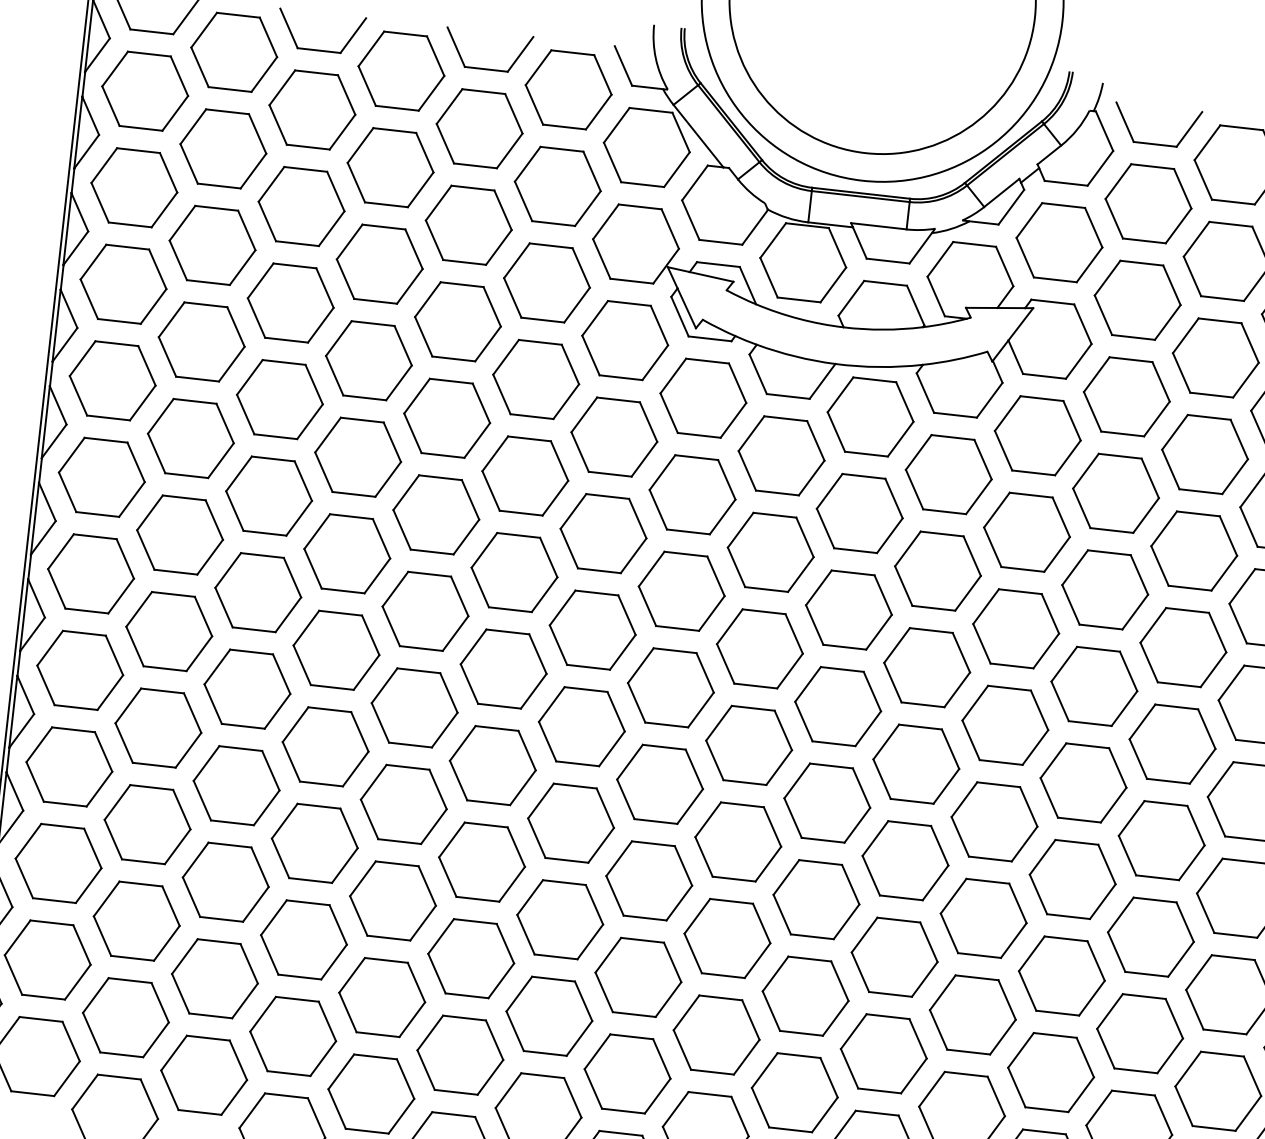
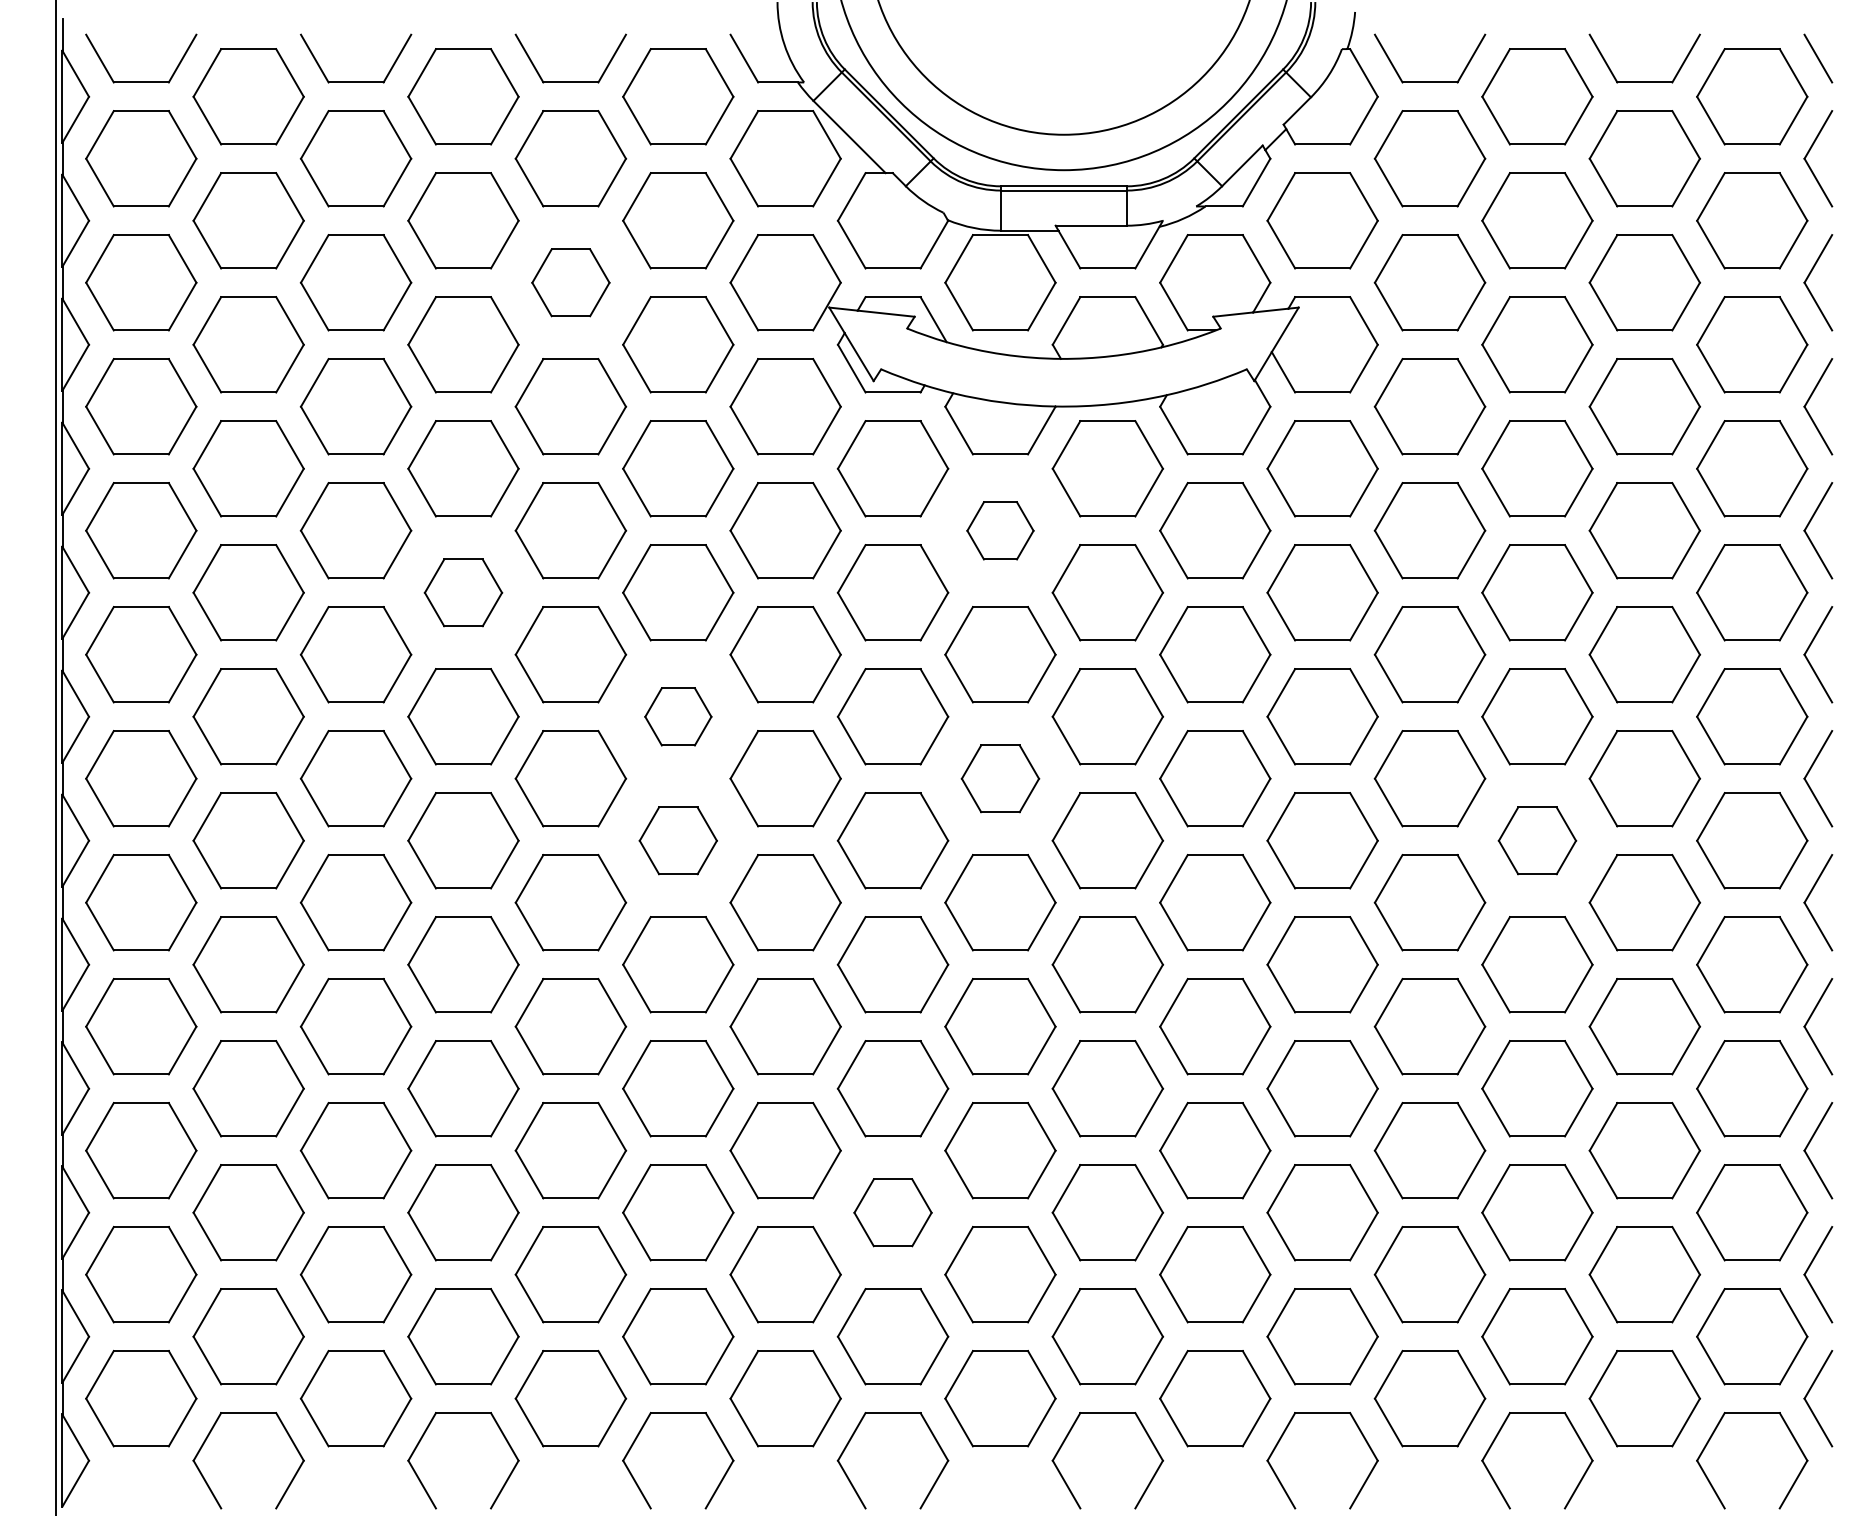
part: (468, 225) -> (570, 282), size x0.7
part: (781, 455) -> (1000, 530), size x0.6
part: (358, 457) -> (463, 592), size x0.7
part: (514, 572) -> (678, 716), size x0.6
part: (759, 648) -> (1000, 778), size x0.7
part: (503, 668) -> (678, 840), size x0.7
part: (1172, 743) -> (1537, 840), size x0.7
part: (638, 977) -> (892, 1212), size x0.7

